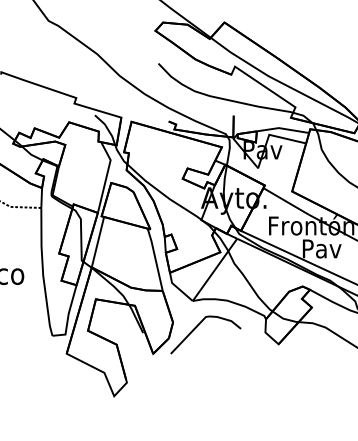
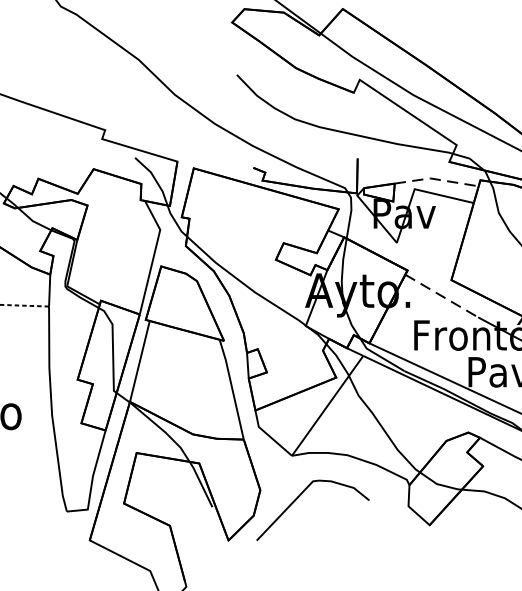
line: (282, 128) -> (435, 179), solid -> dashed
line: (286, 201) -> (442, 296), solid -> dashed

